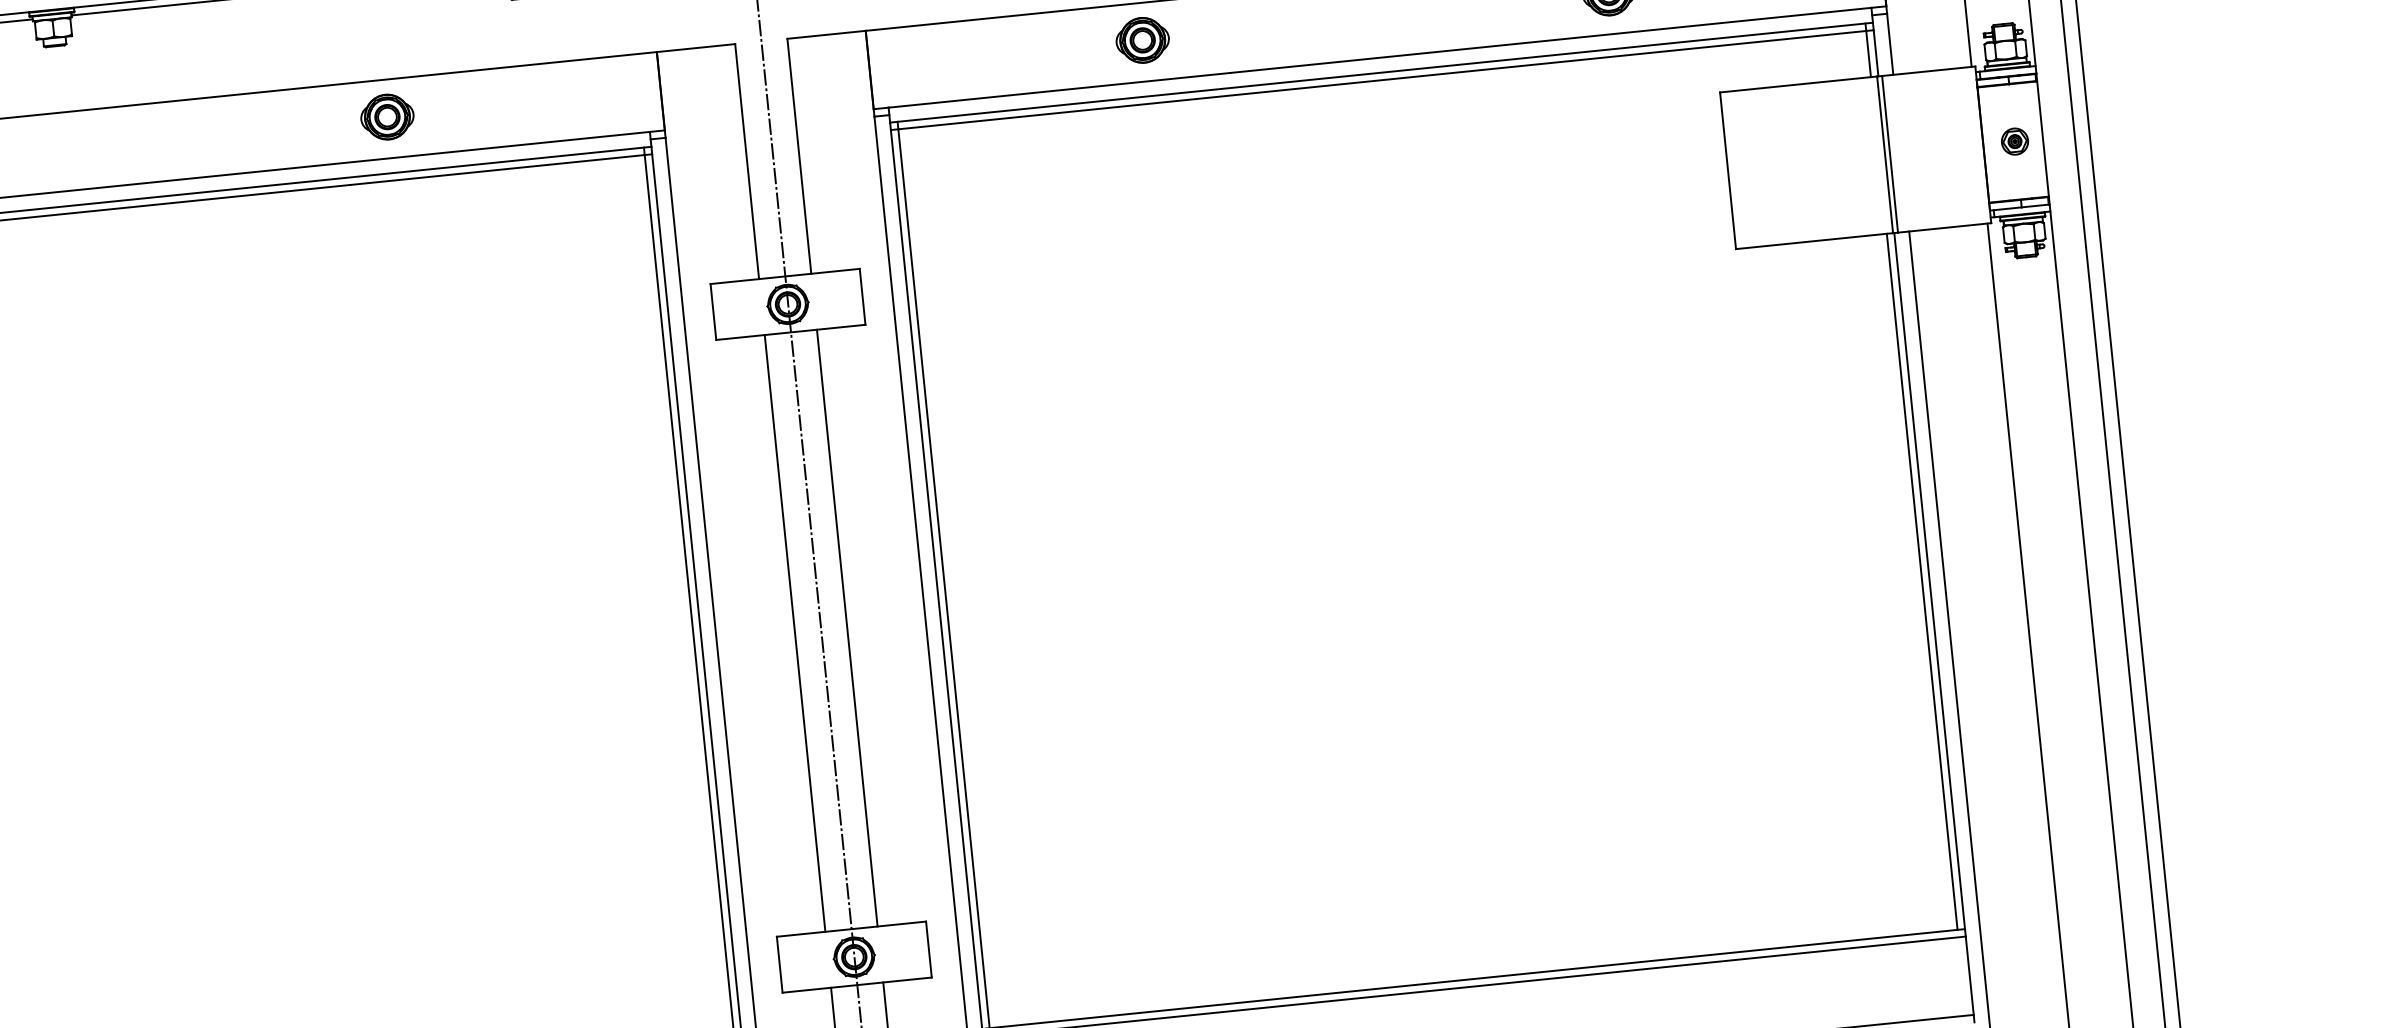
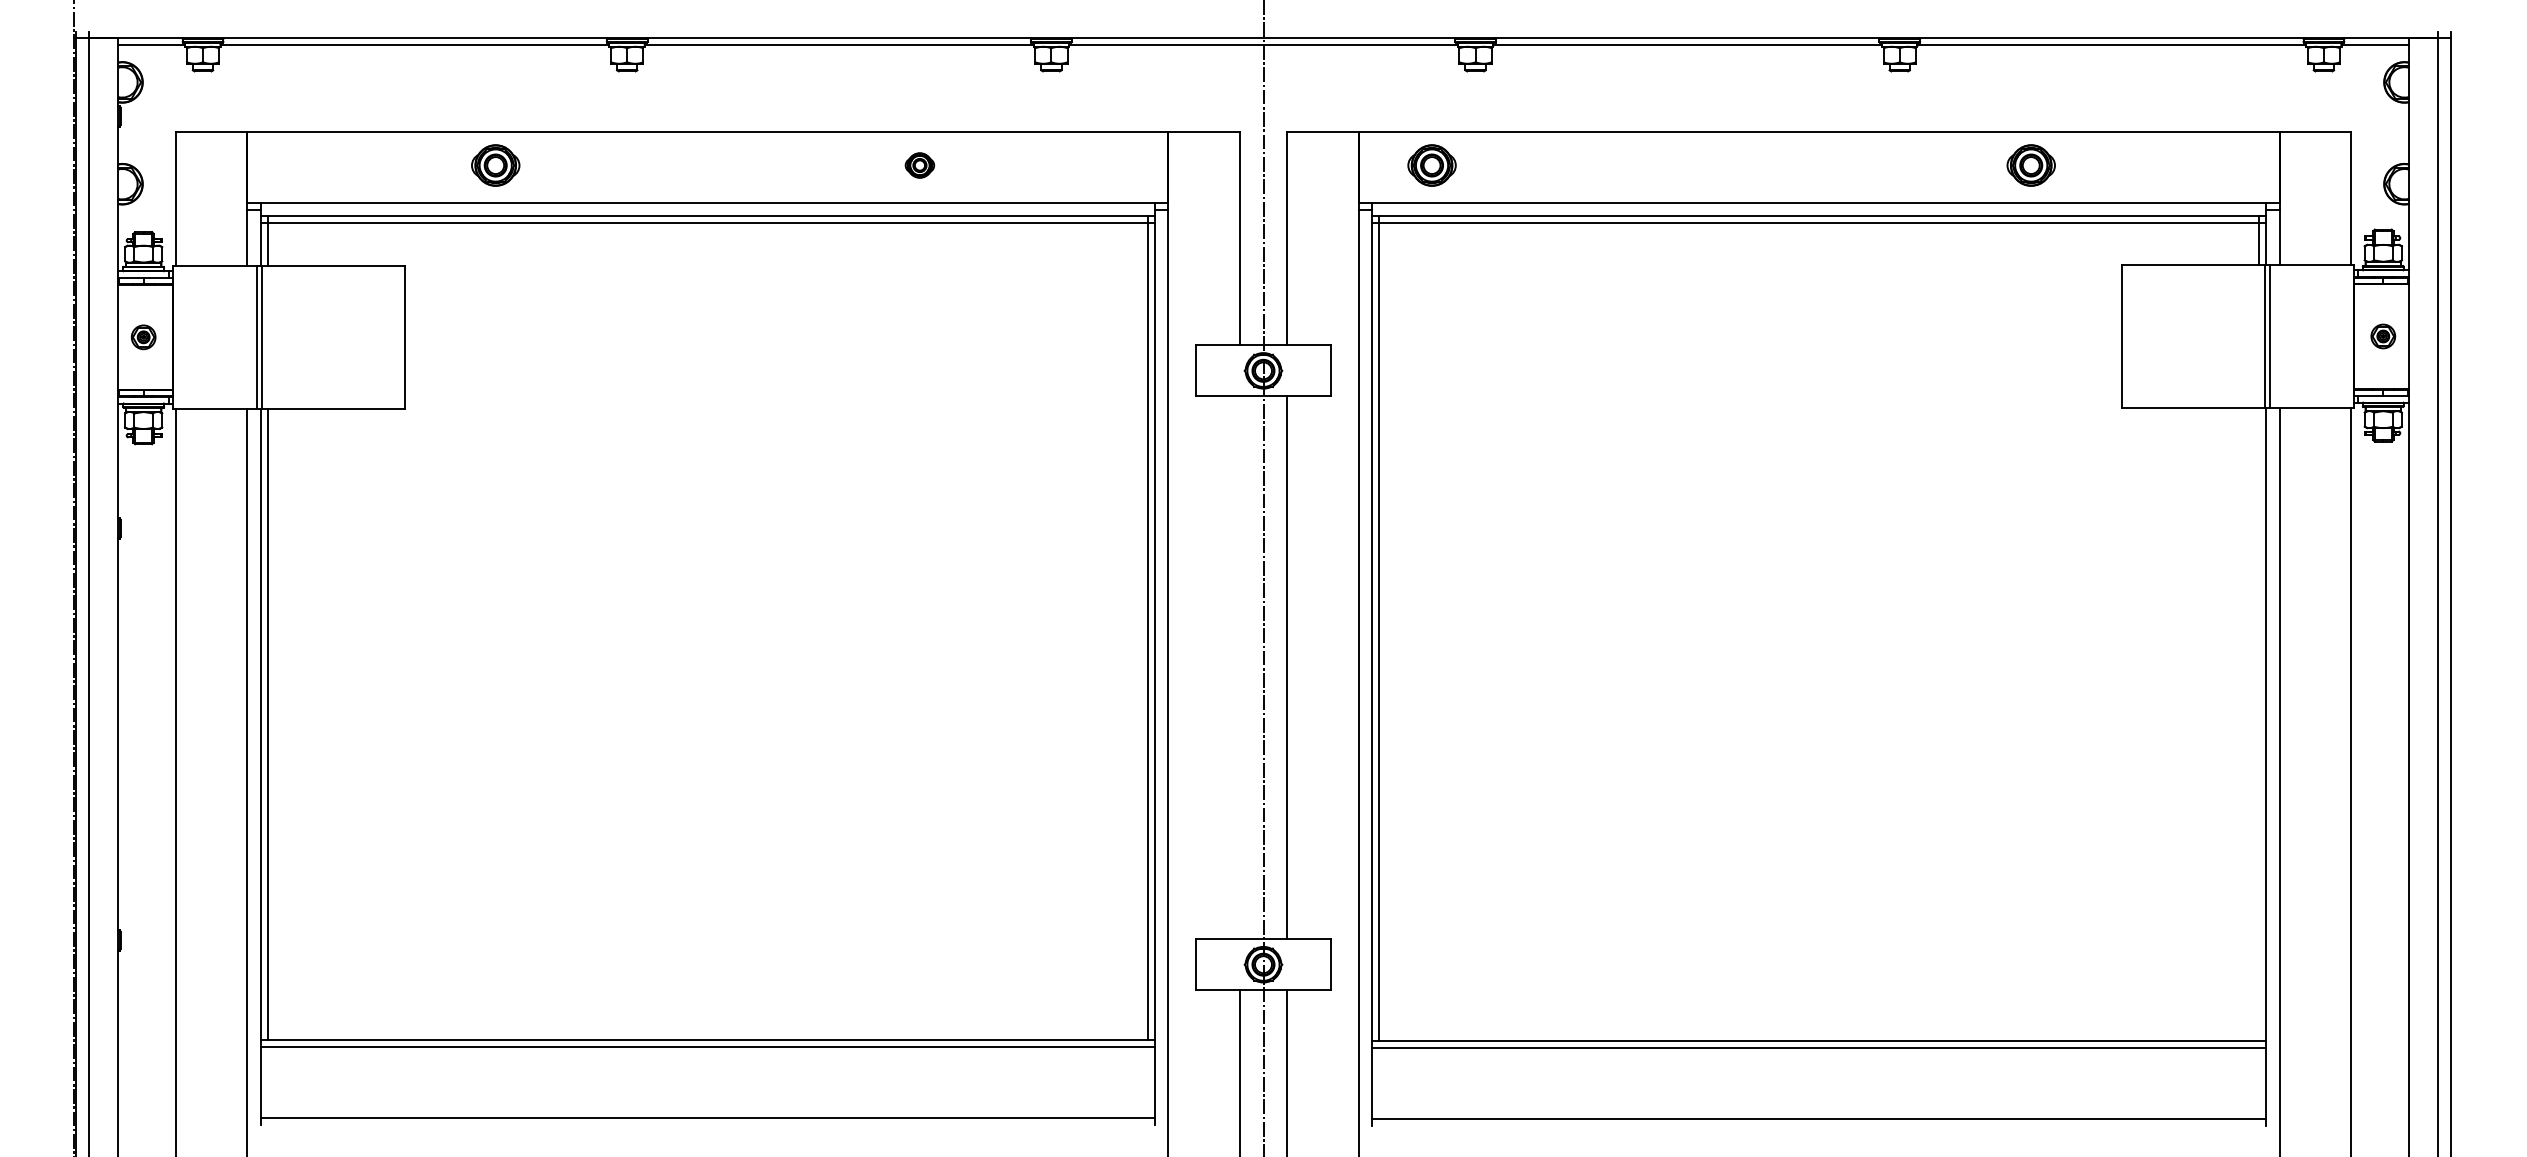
part: (1142, 40) -> (1431, 165), moved
part: (386, 117) -> (919, 165), size x0.6
line: (1922, 581) -> (2259, 724), removed
line: (794, 633) -> (1239, 667), removed

